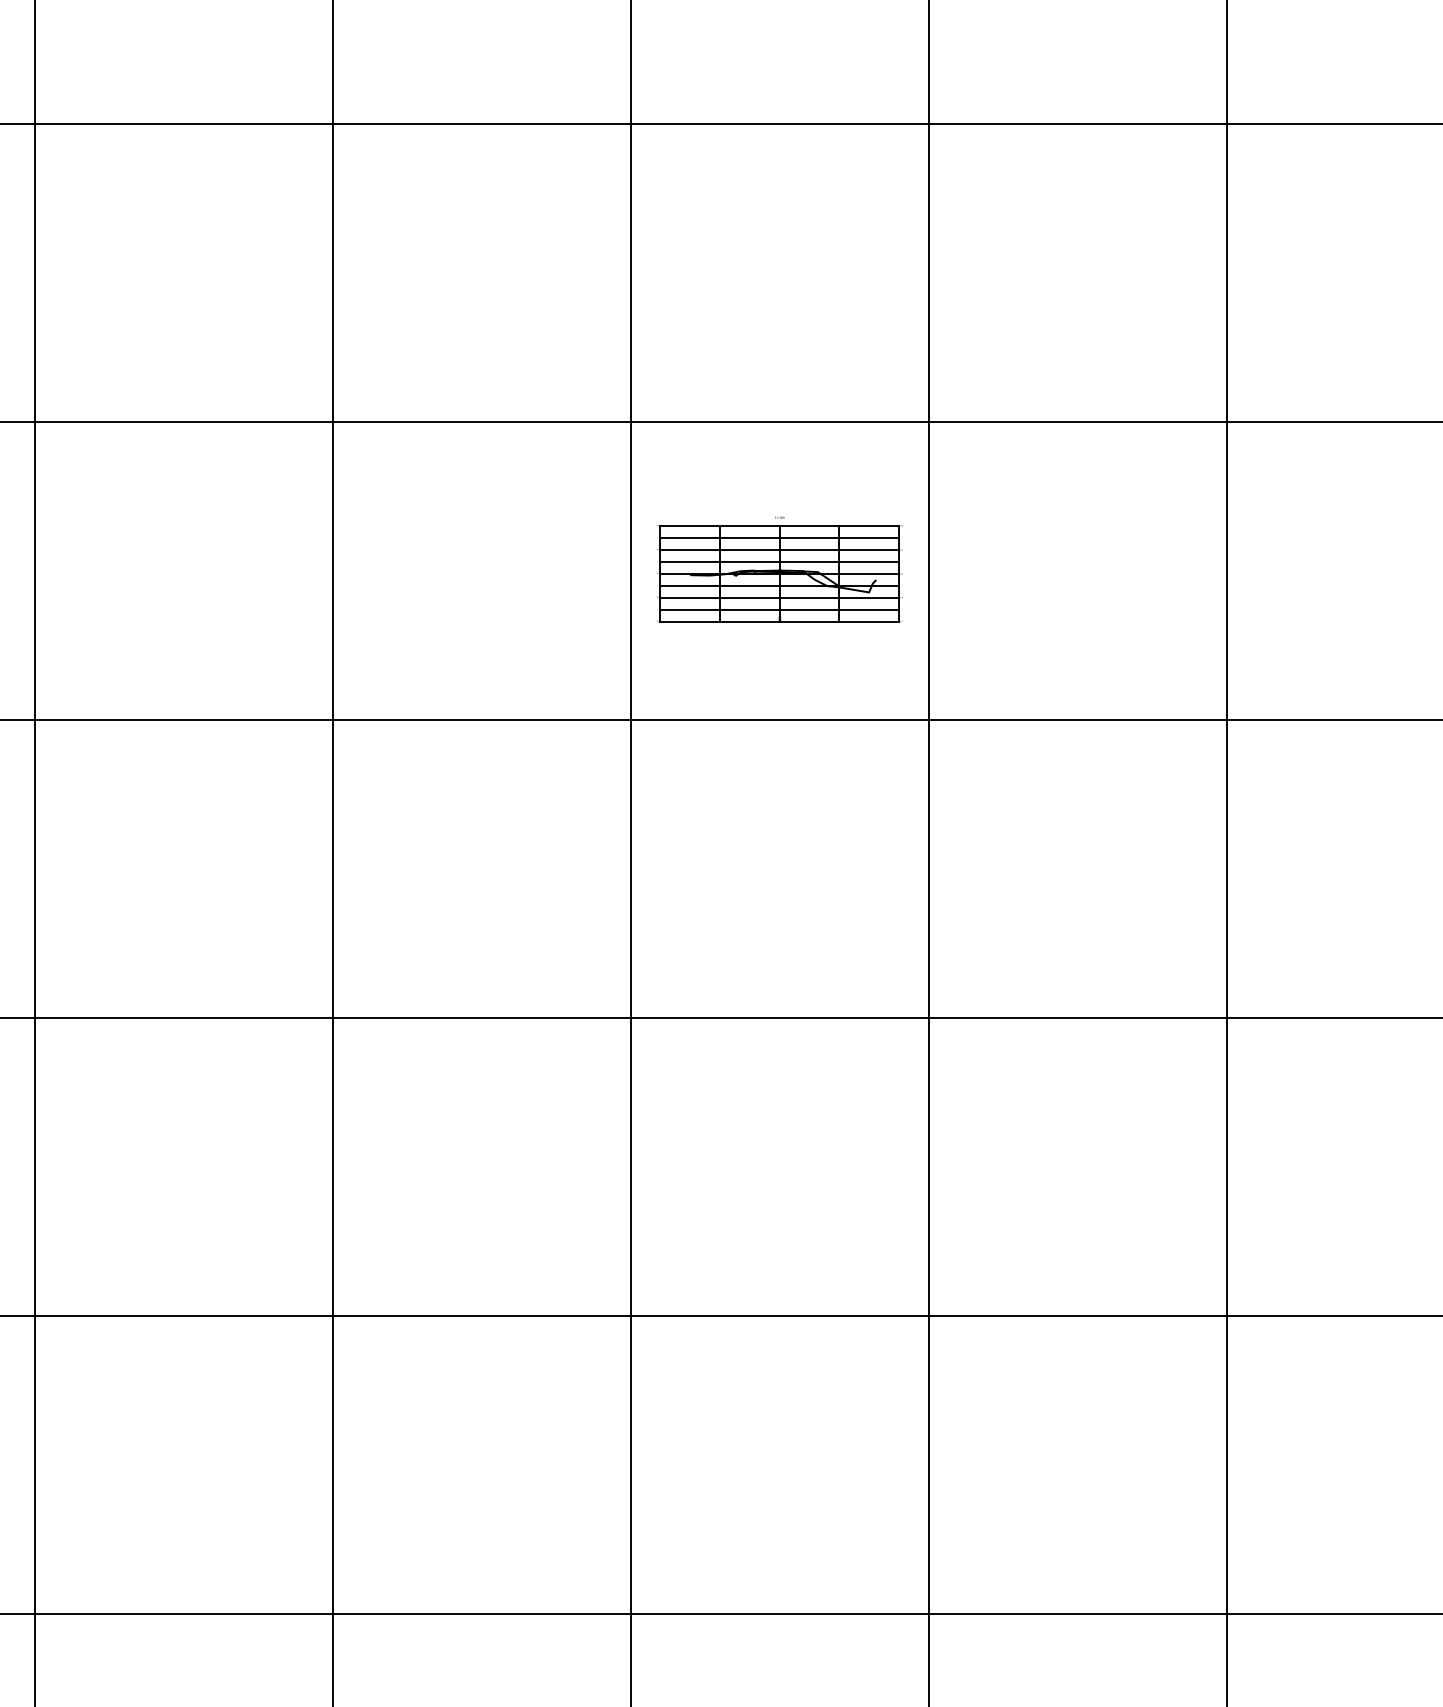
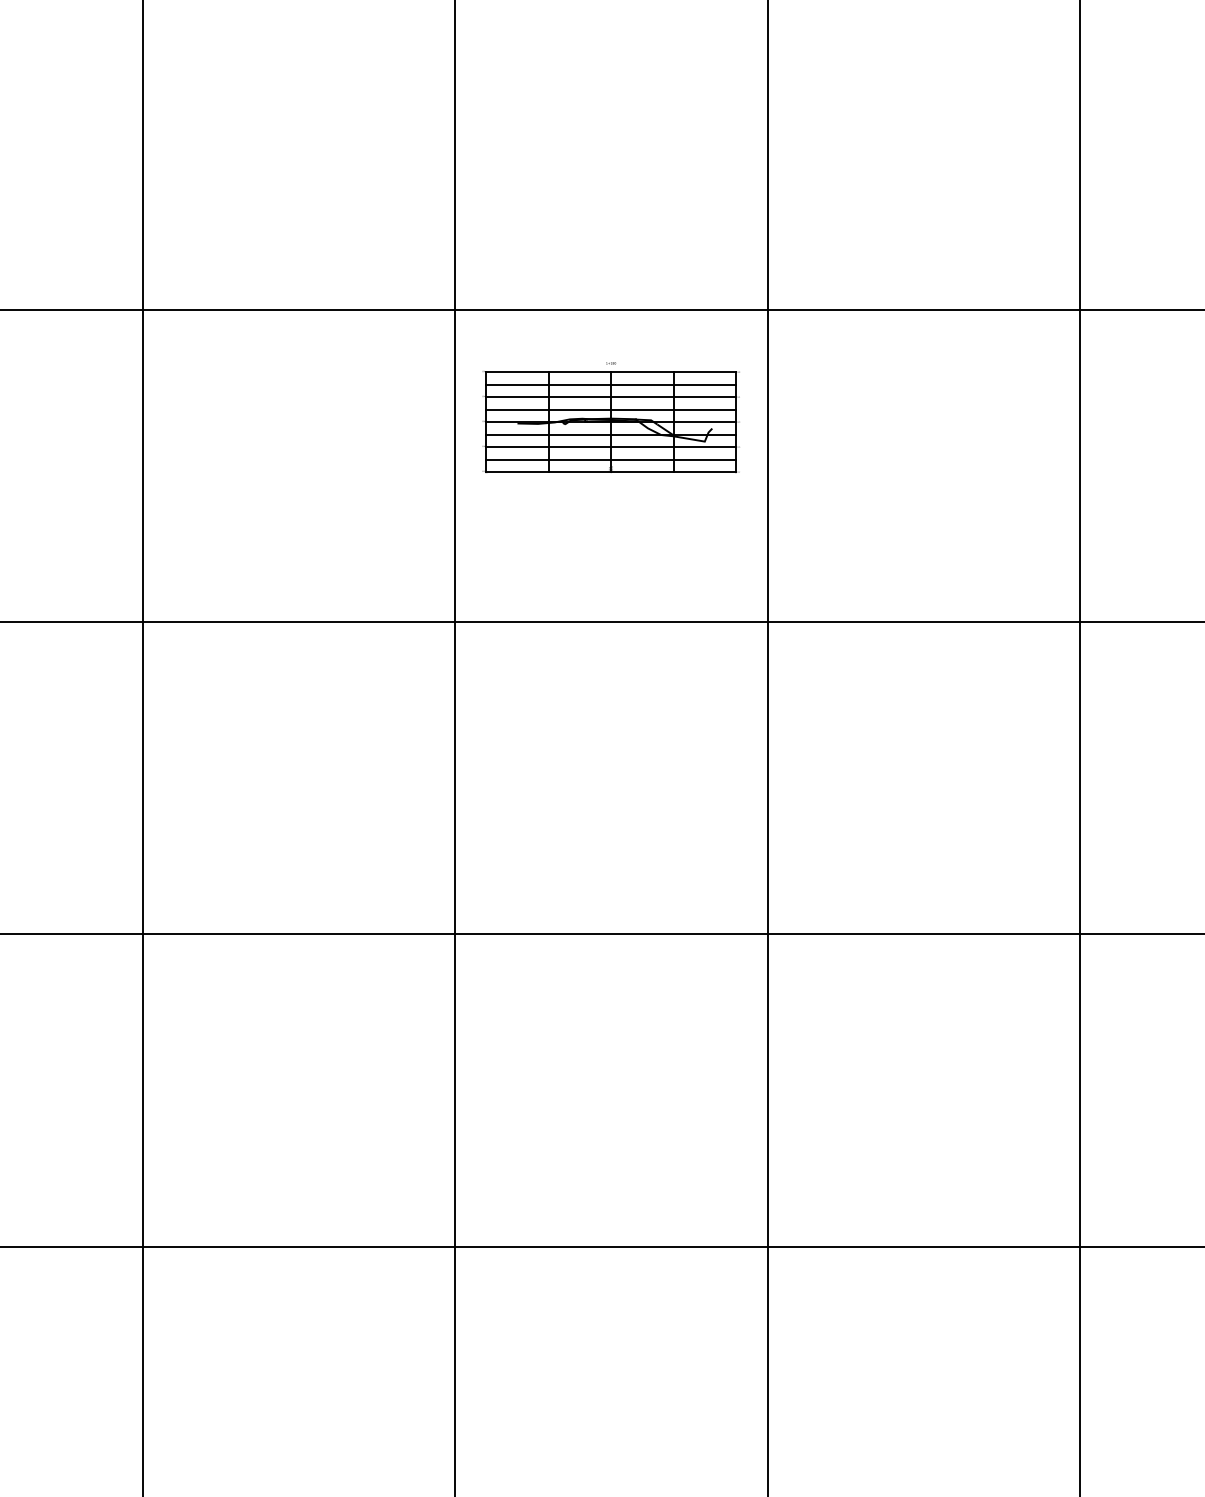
part: (779, 569) -> (610, 417), moved

